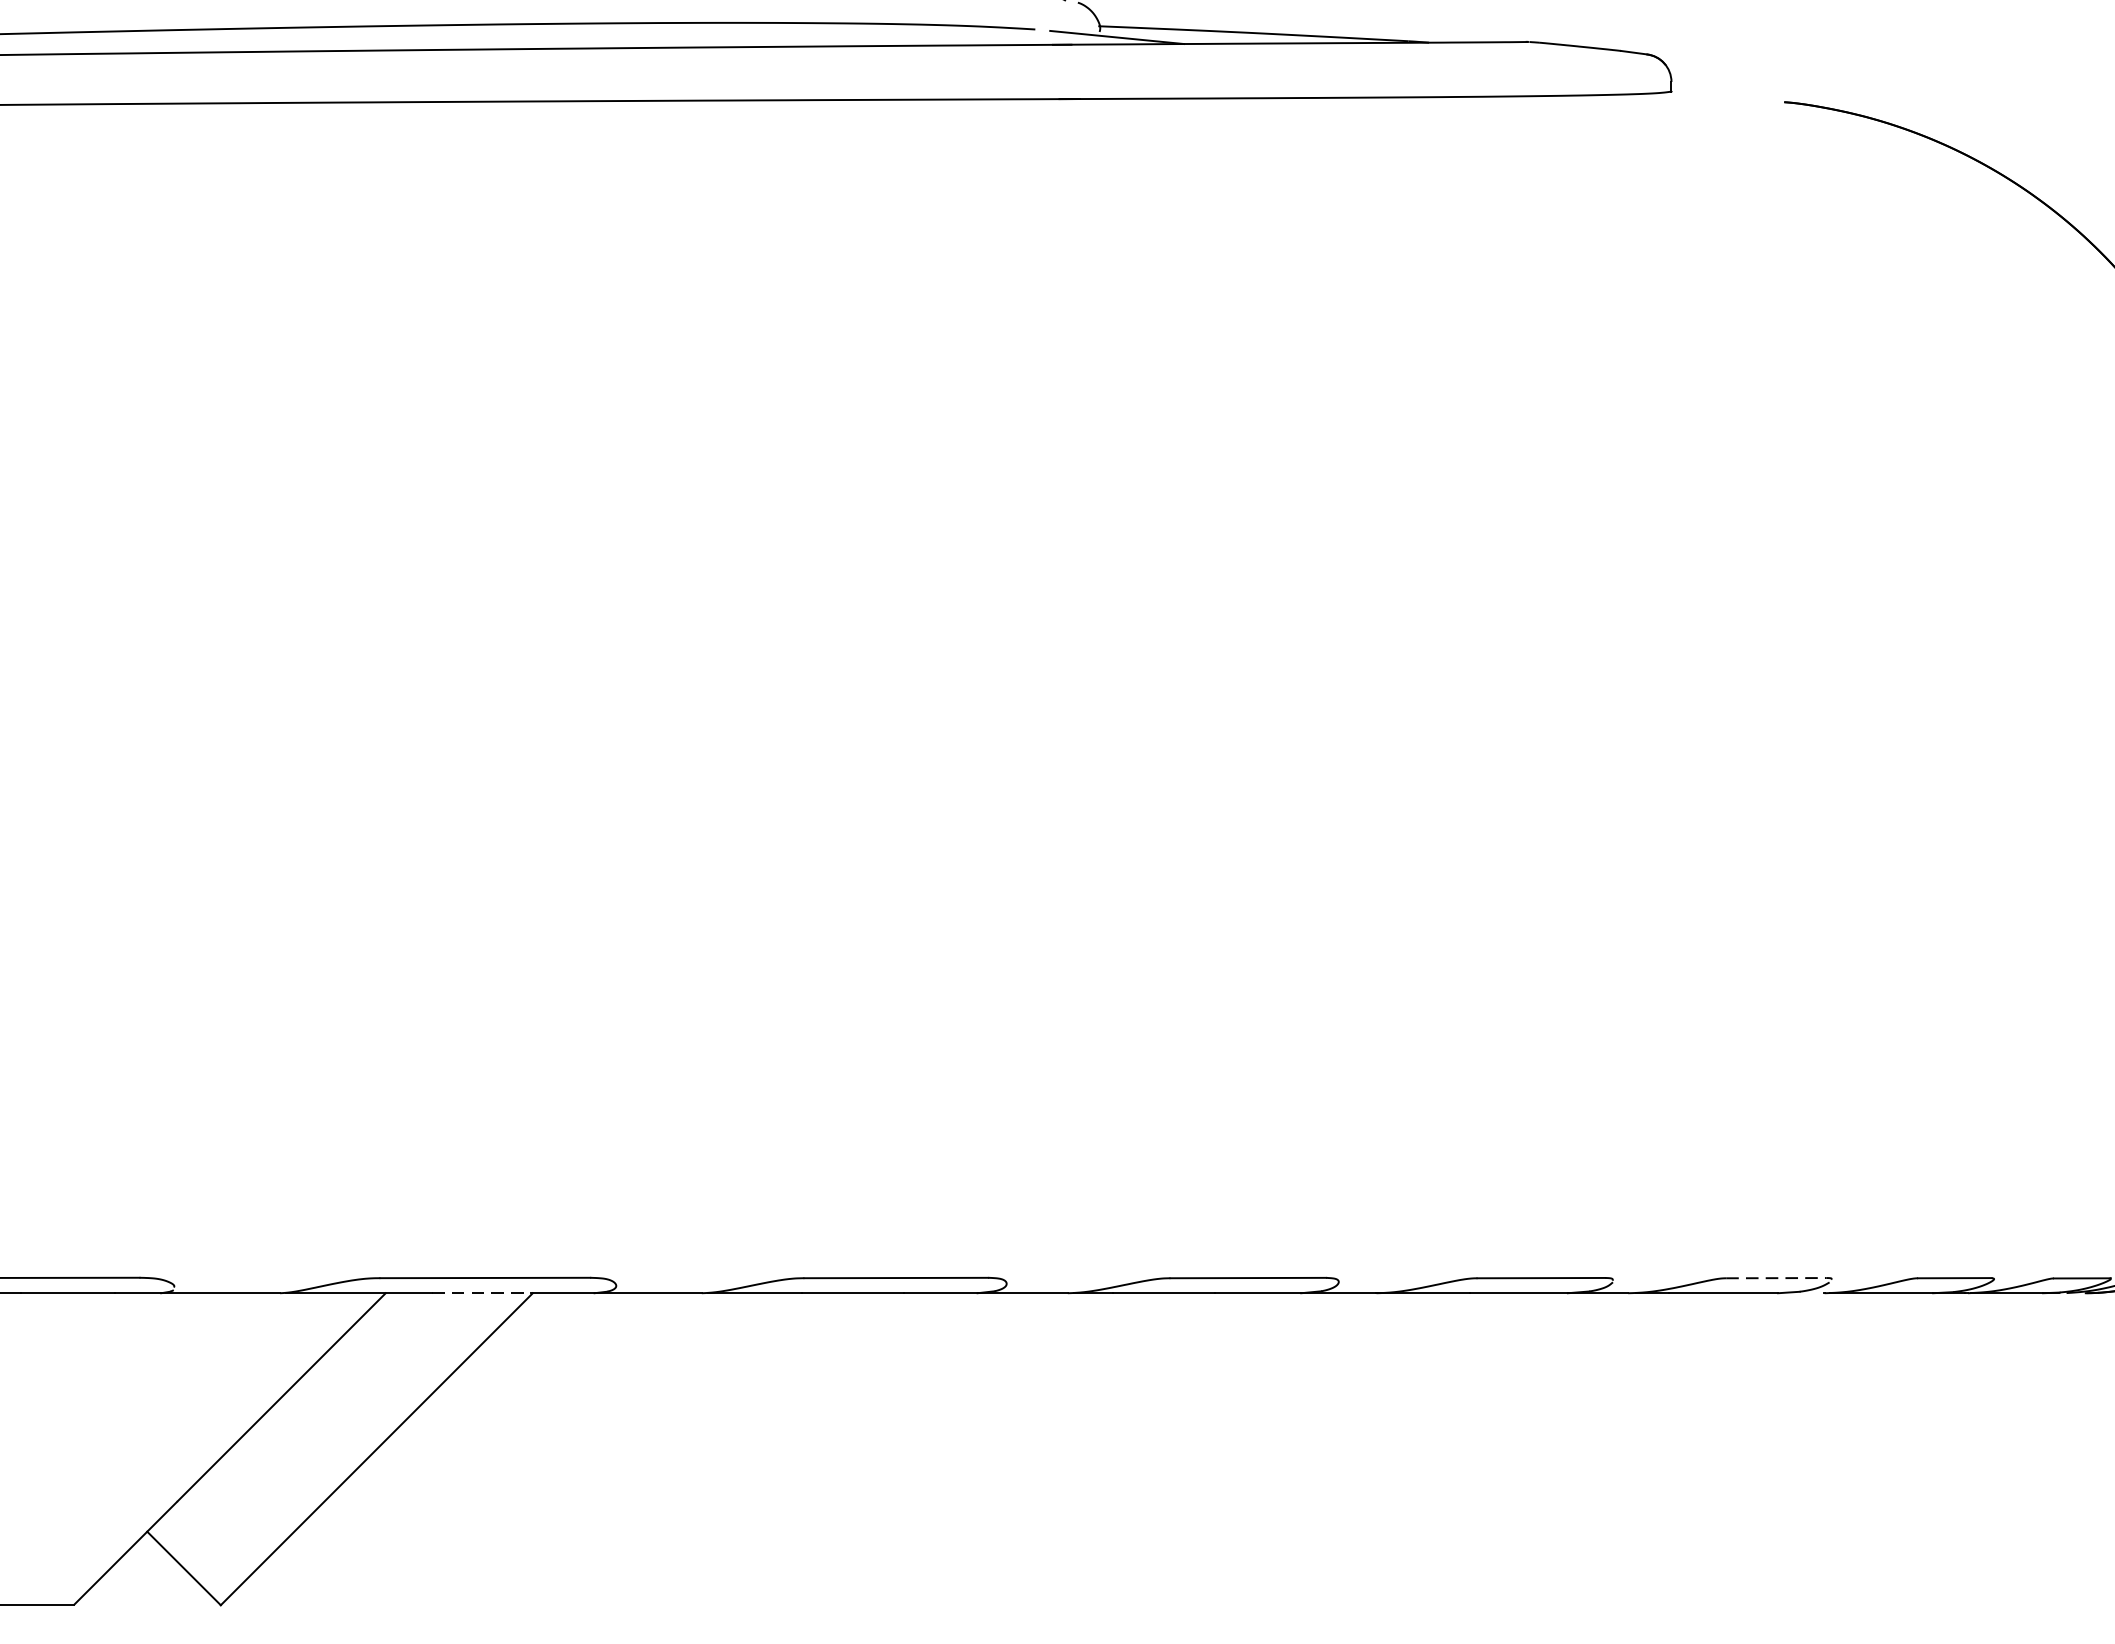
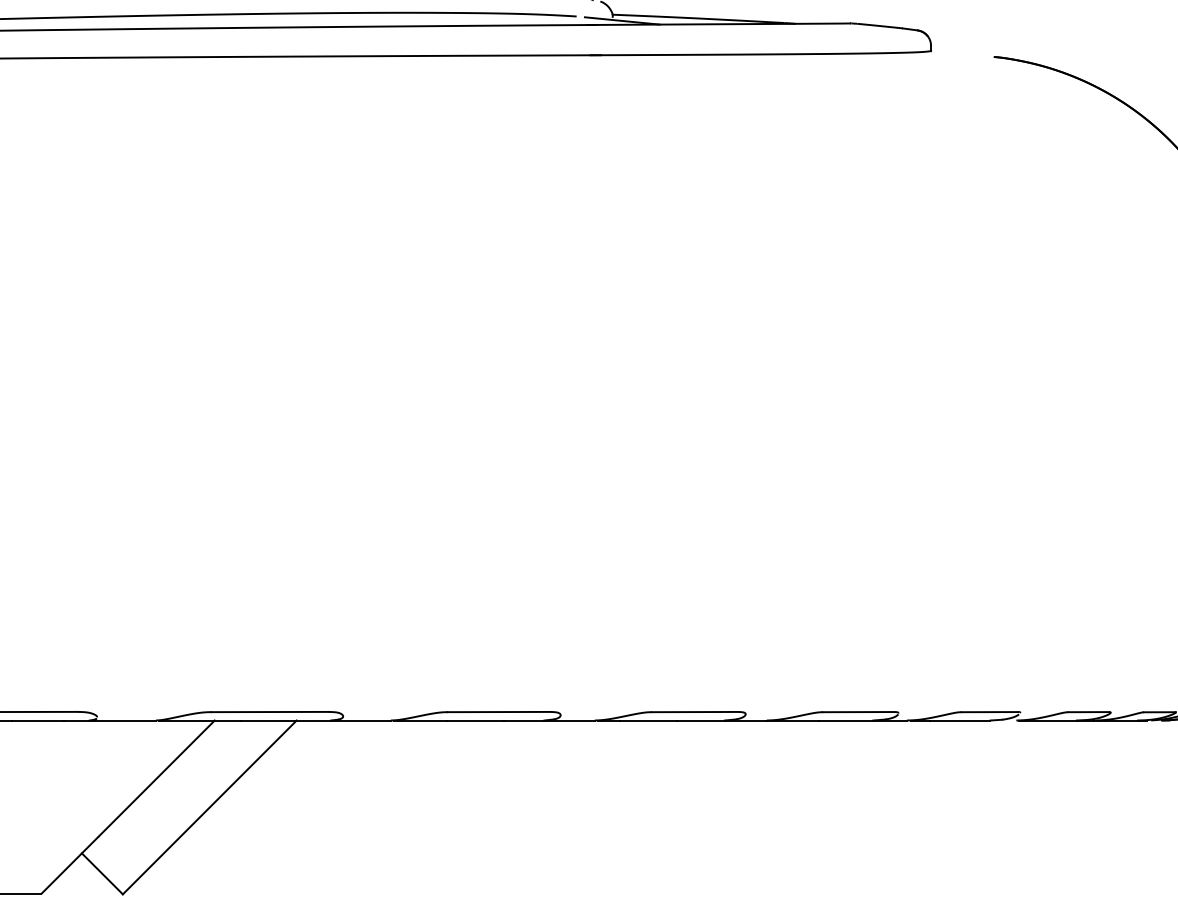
line: (1776, 1278) -> (989, 712), dashed -> solid
line: (482, 1293) -> (268, 720), dashed -> solid

